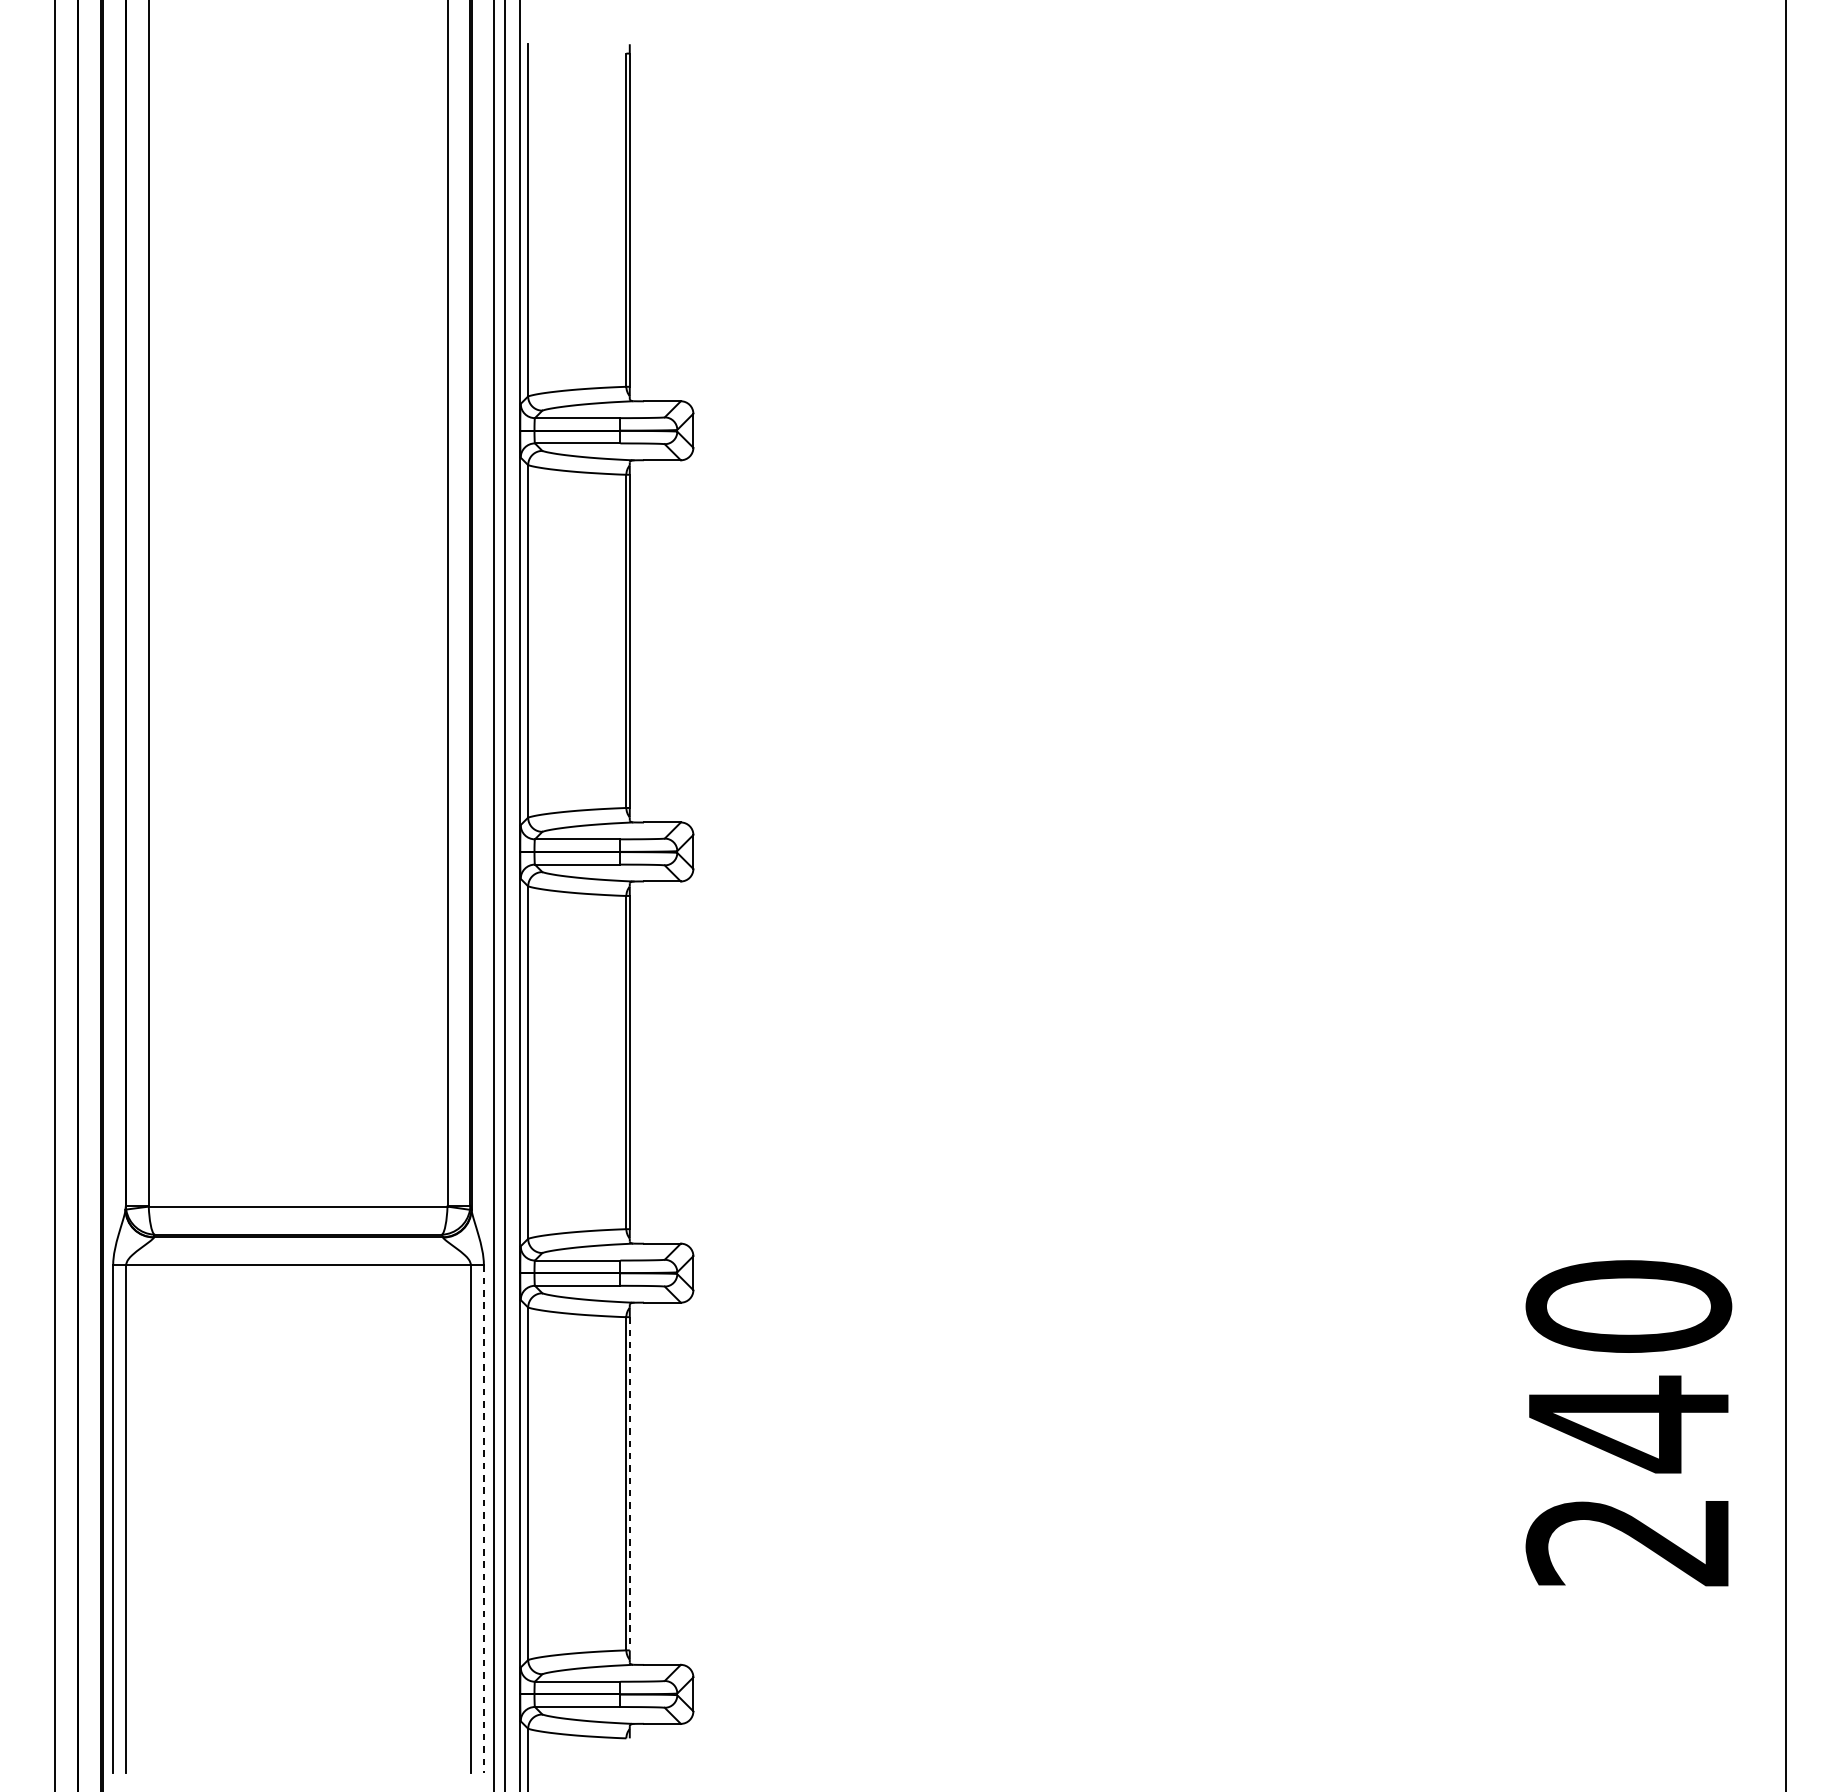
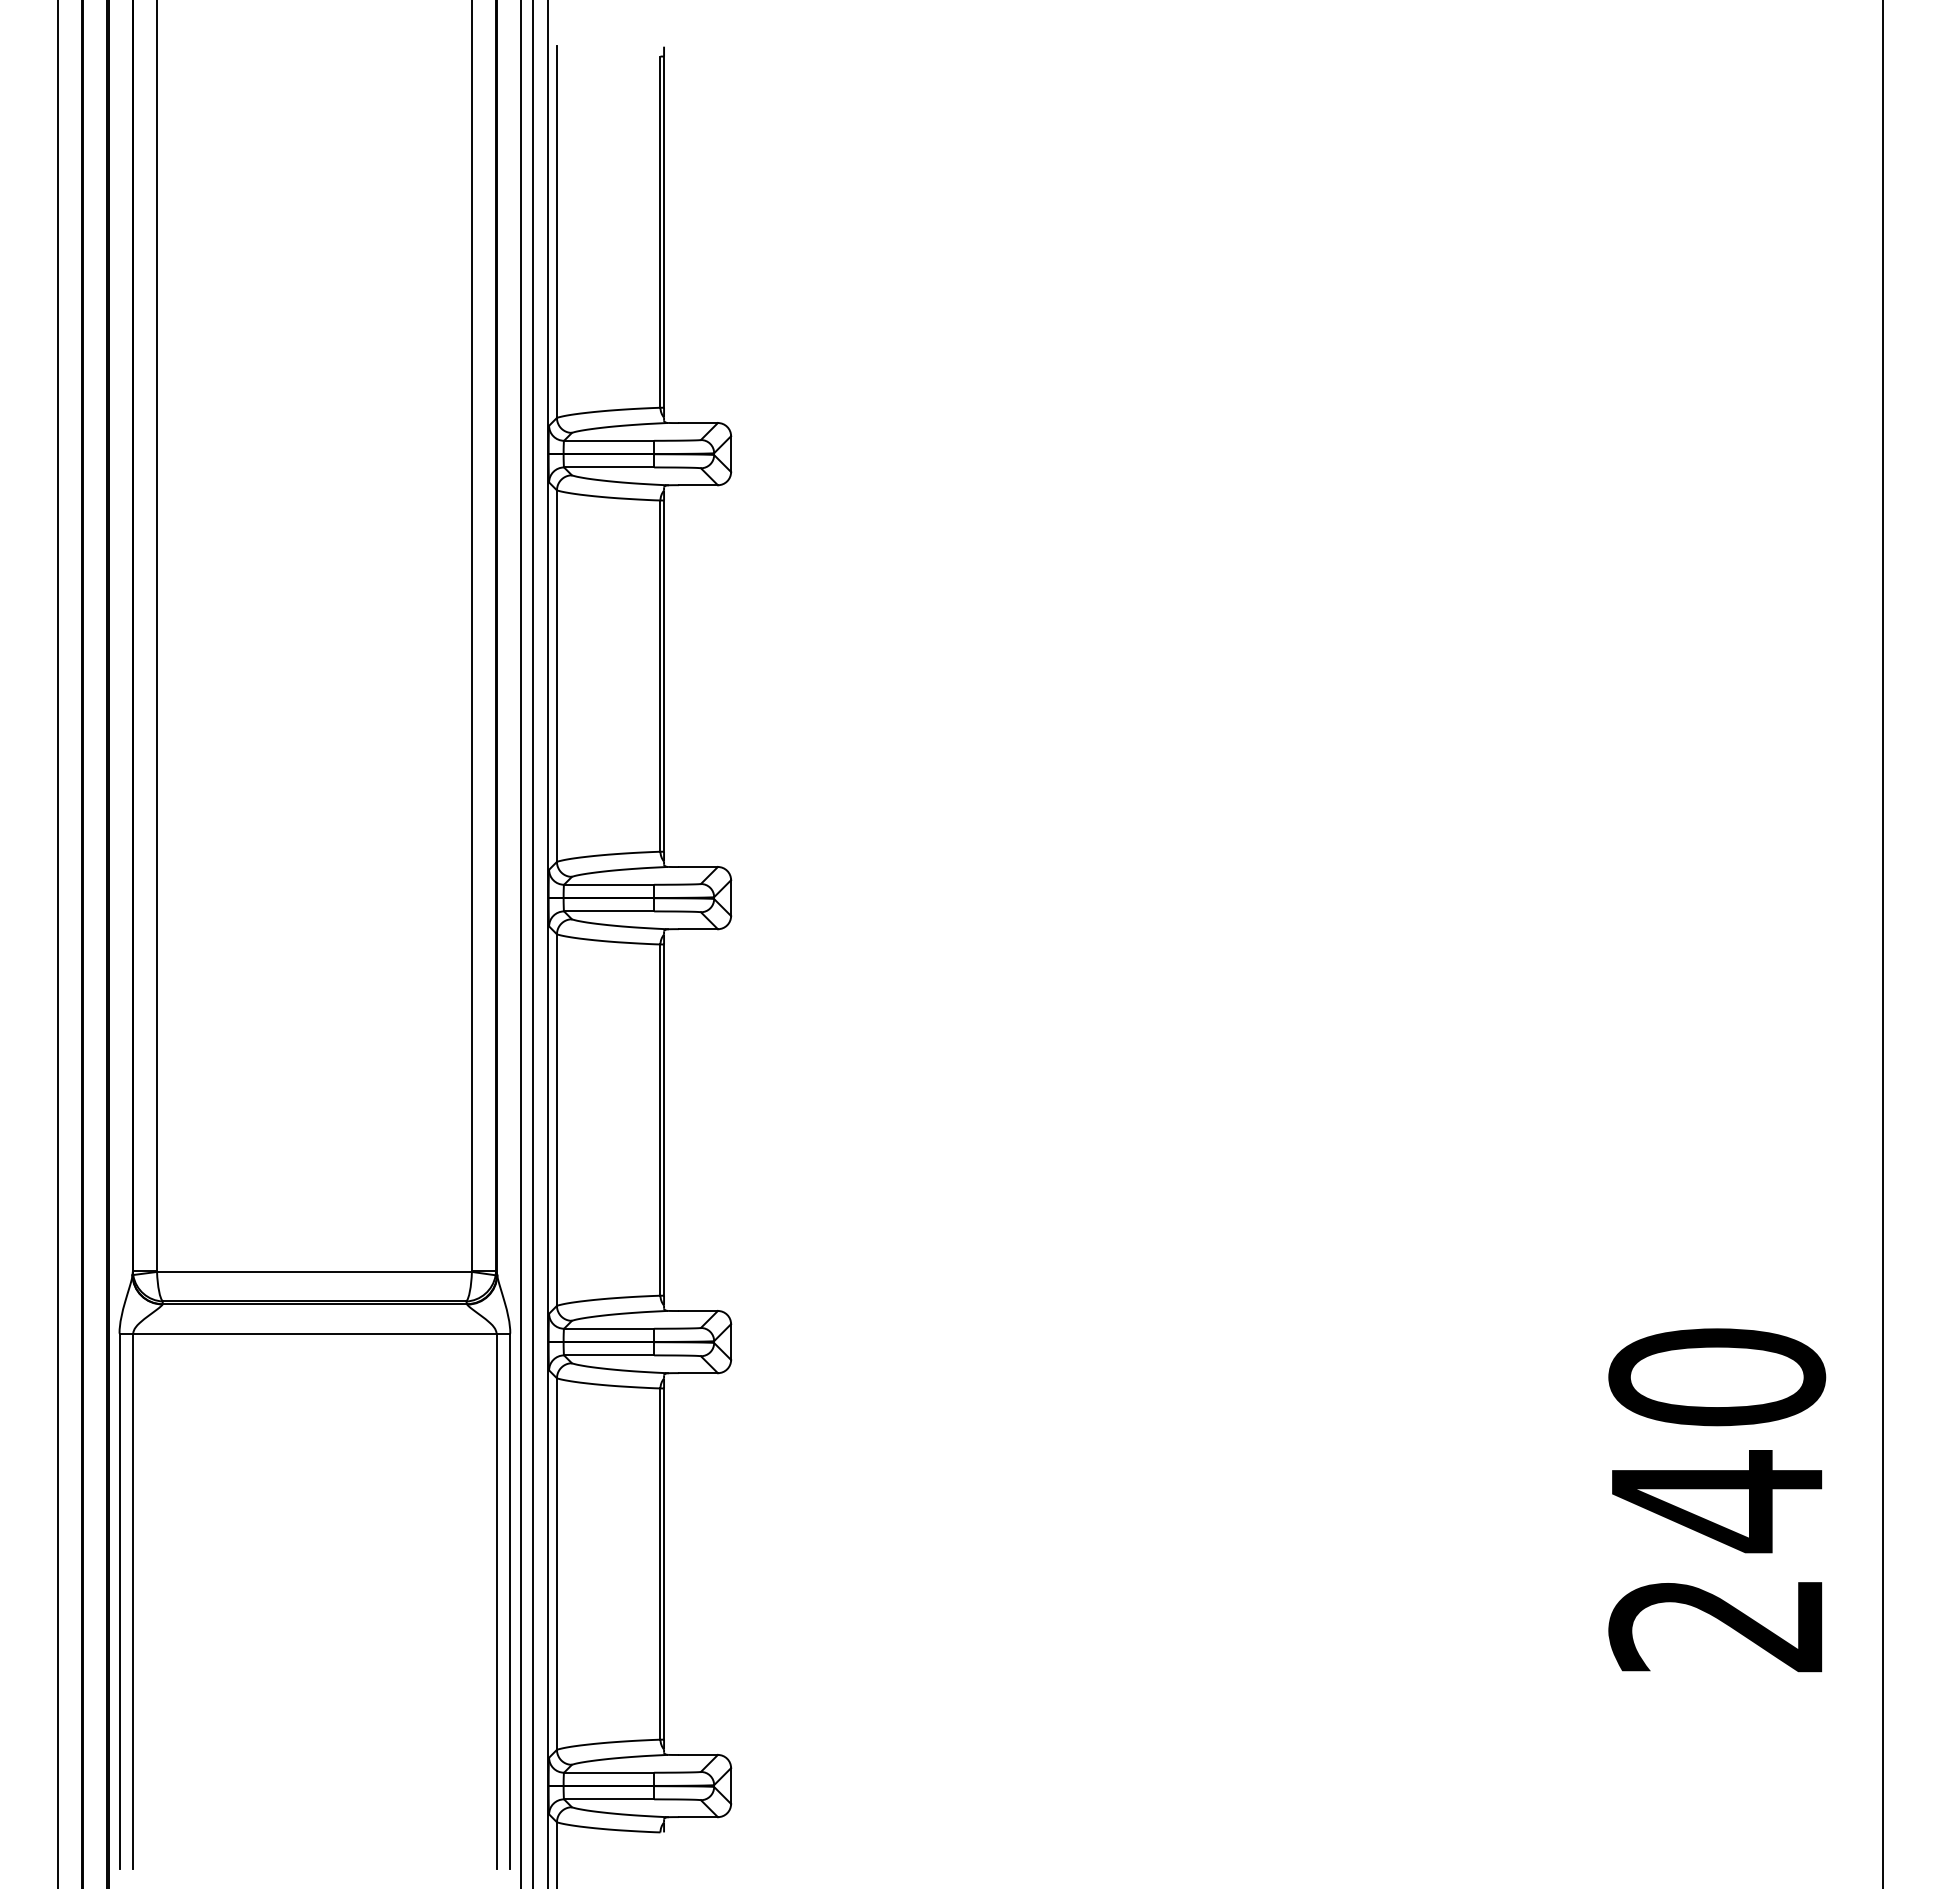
line: (630, 1484) -> (664, 1564), dashed -> solid
line: (484, 1519) -> (510, 1601), dashed -> solid

